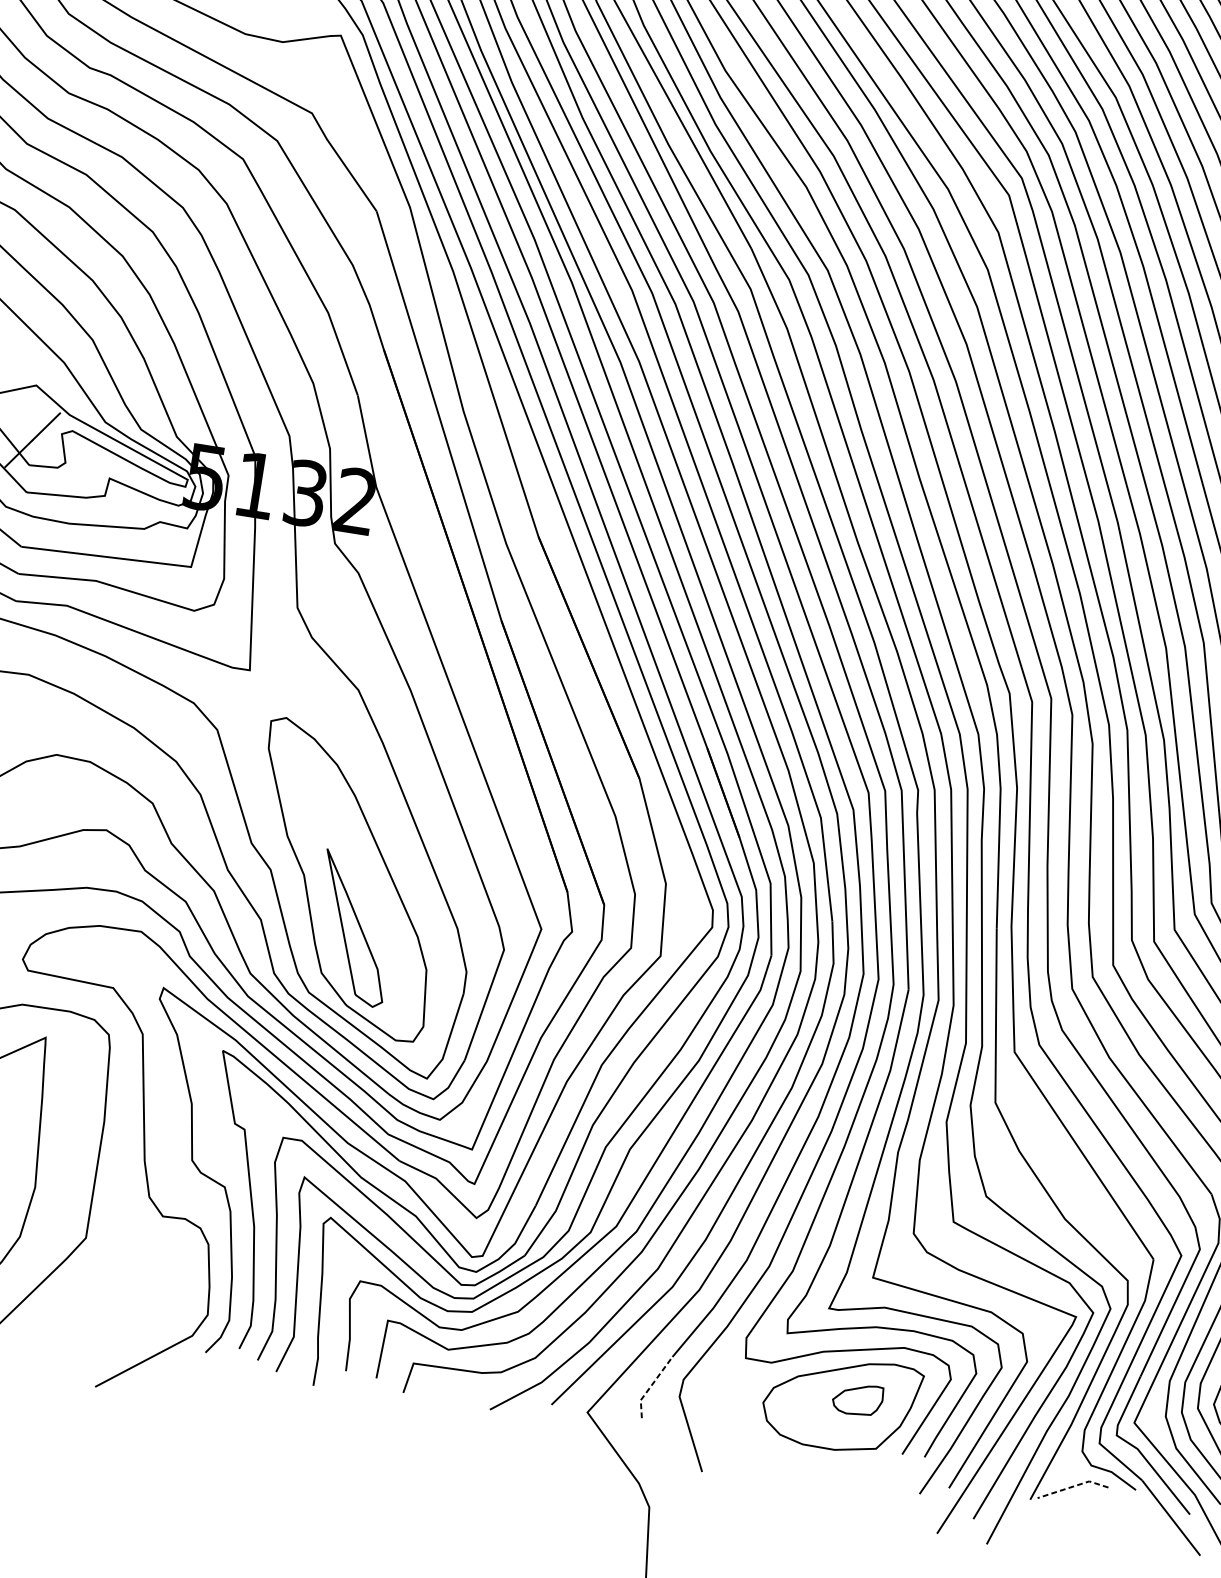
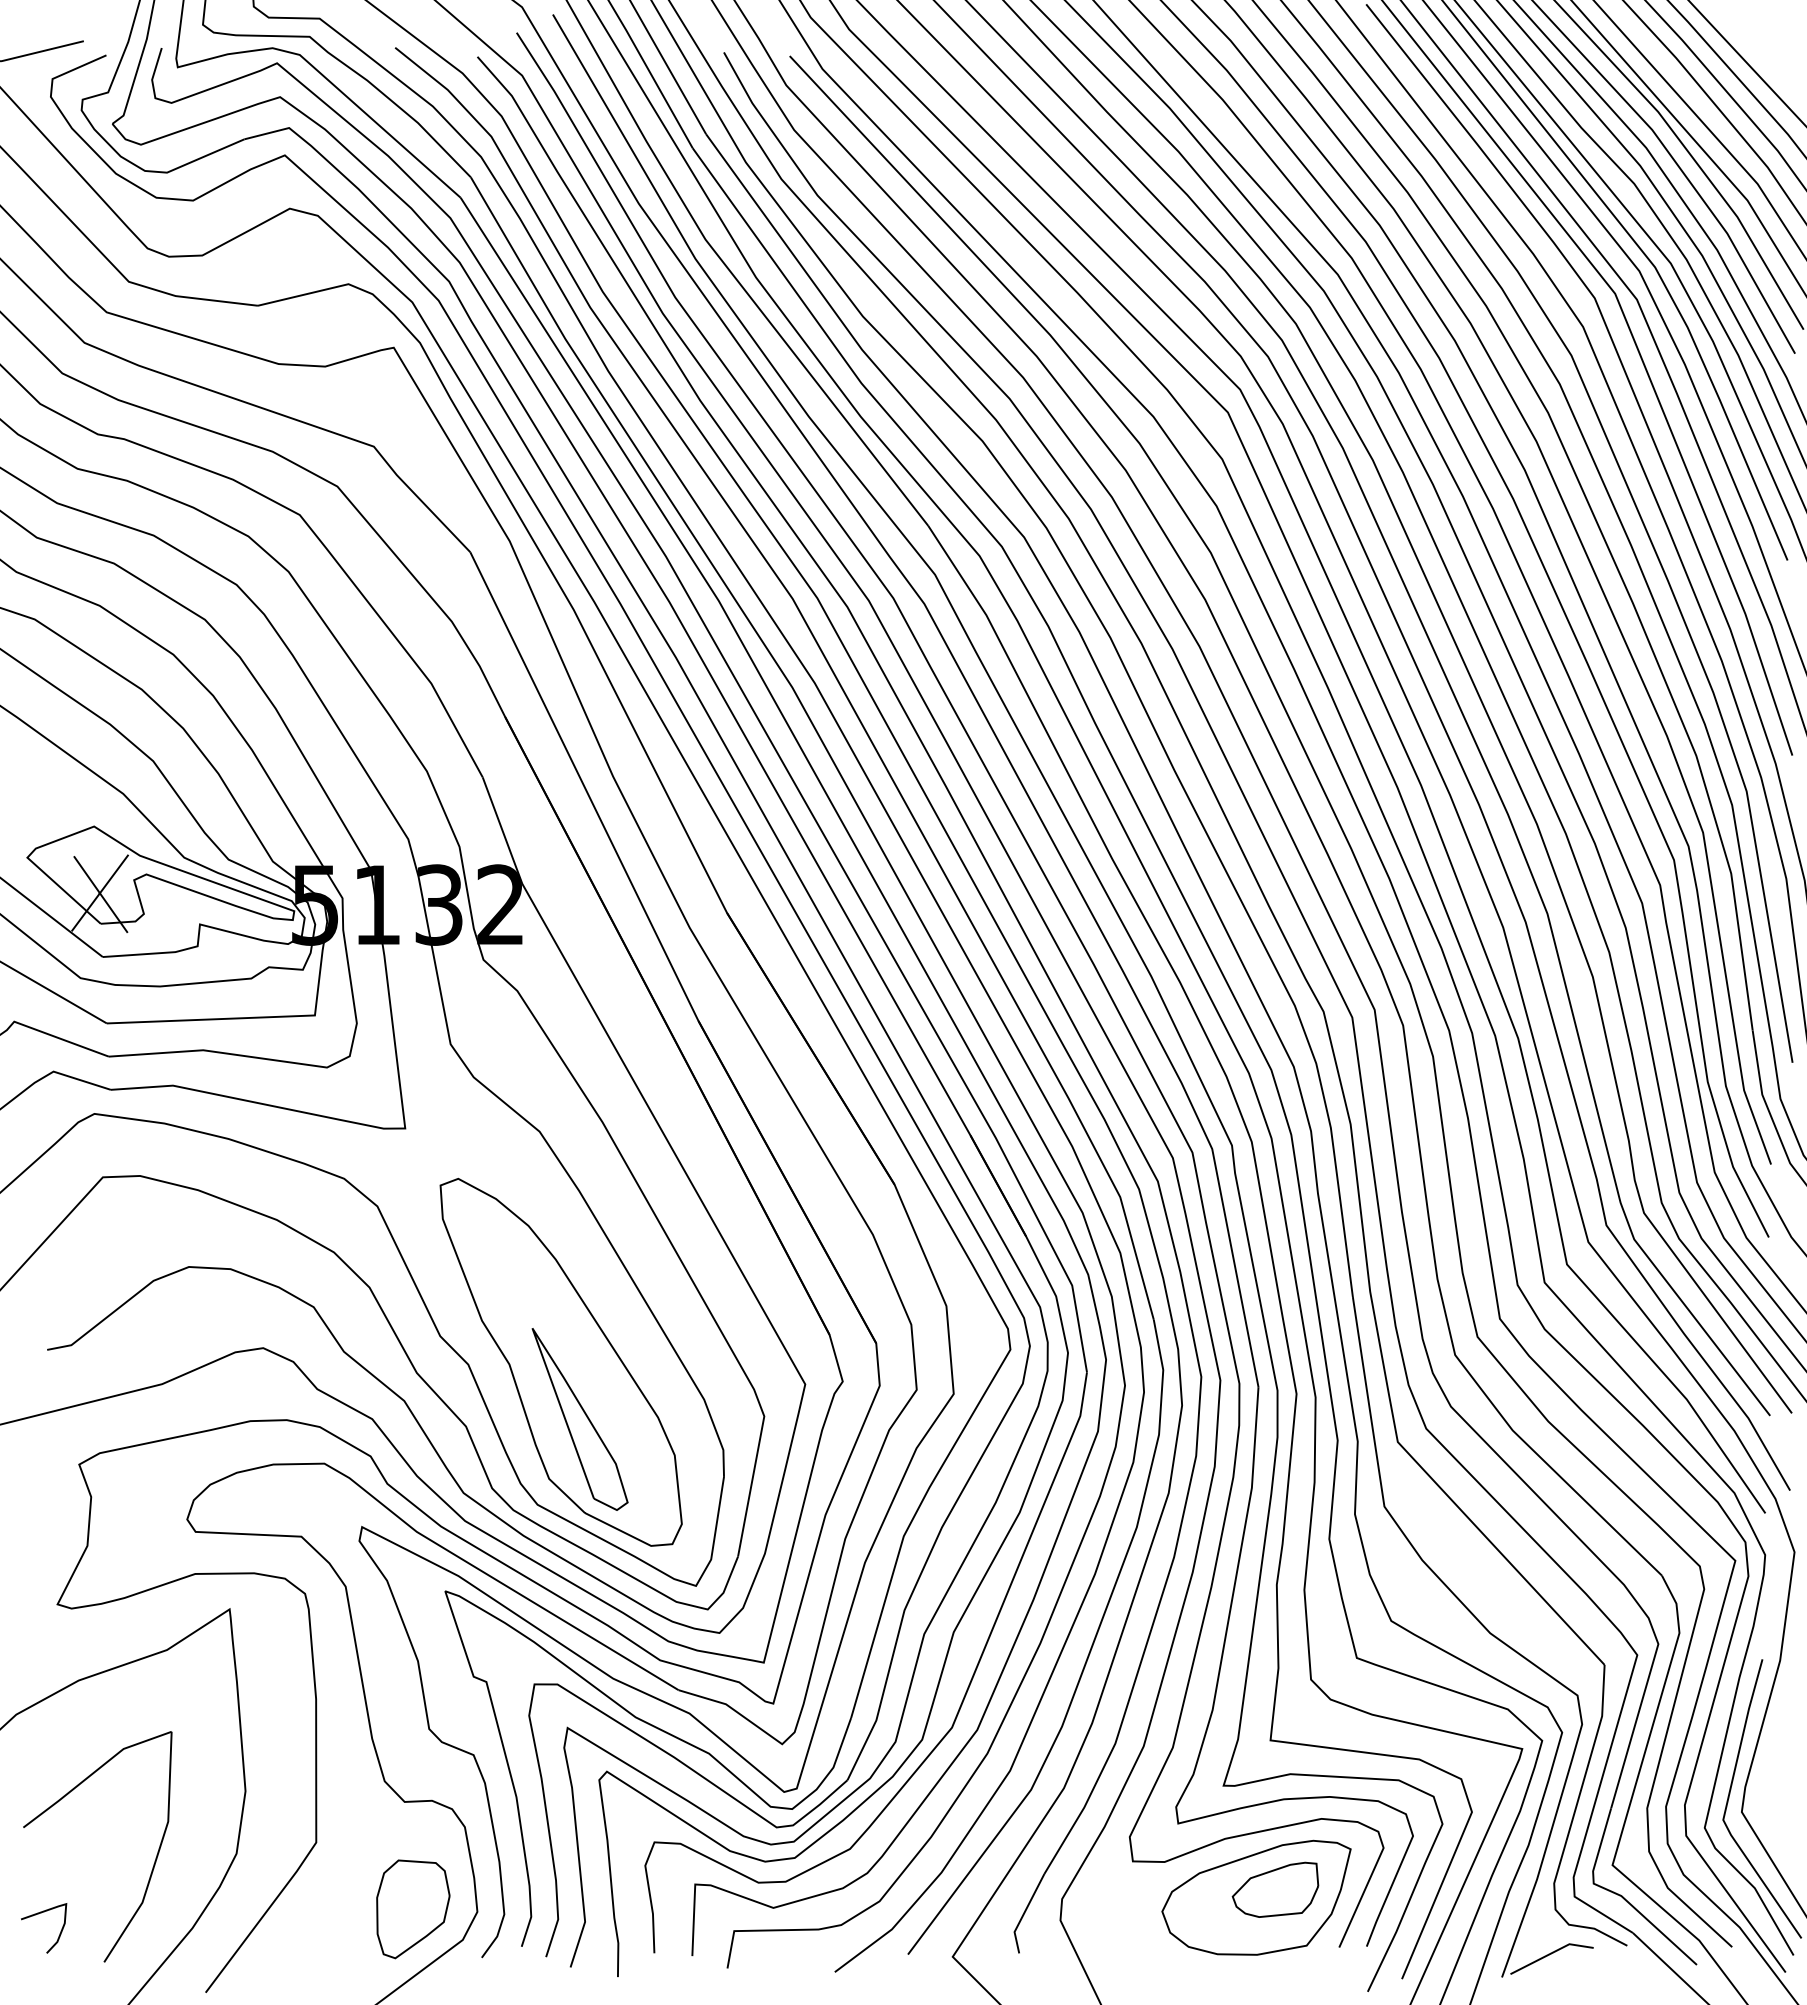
line: (32, 441) -> (100, 894), added
part: (156, 1304) -> (413, 1909), added
line: (651, 1385) -> (1024, 1912), dashed -> solid
part: (857, 1399) -> (1275, 1889), size x1.43
line: (1072, 1486) -> (1550, 1953), dashed -> solid

